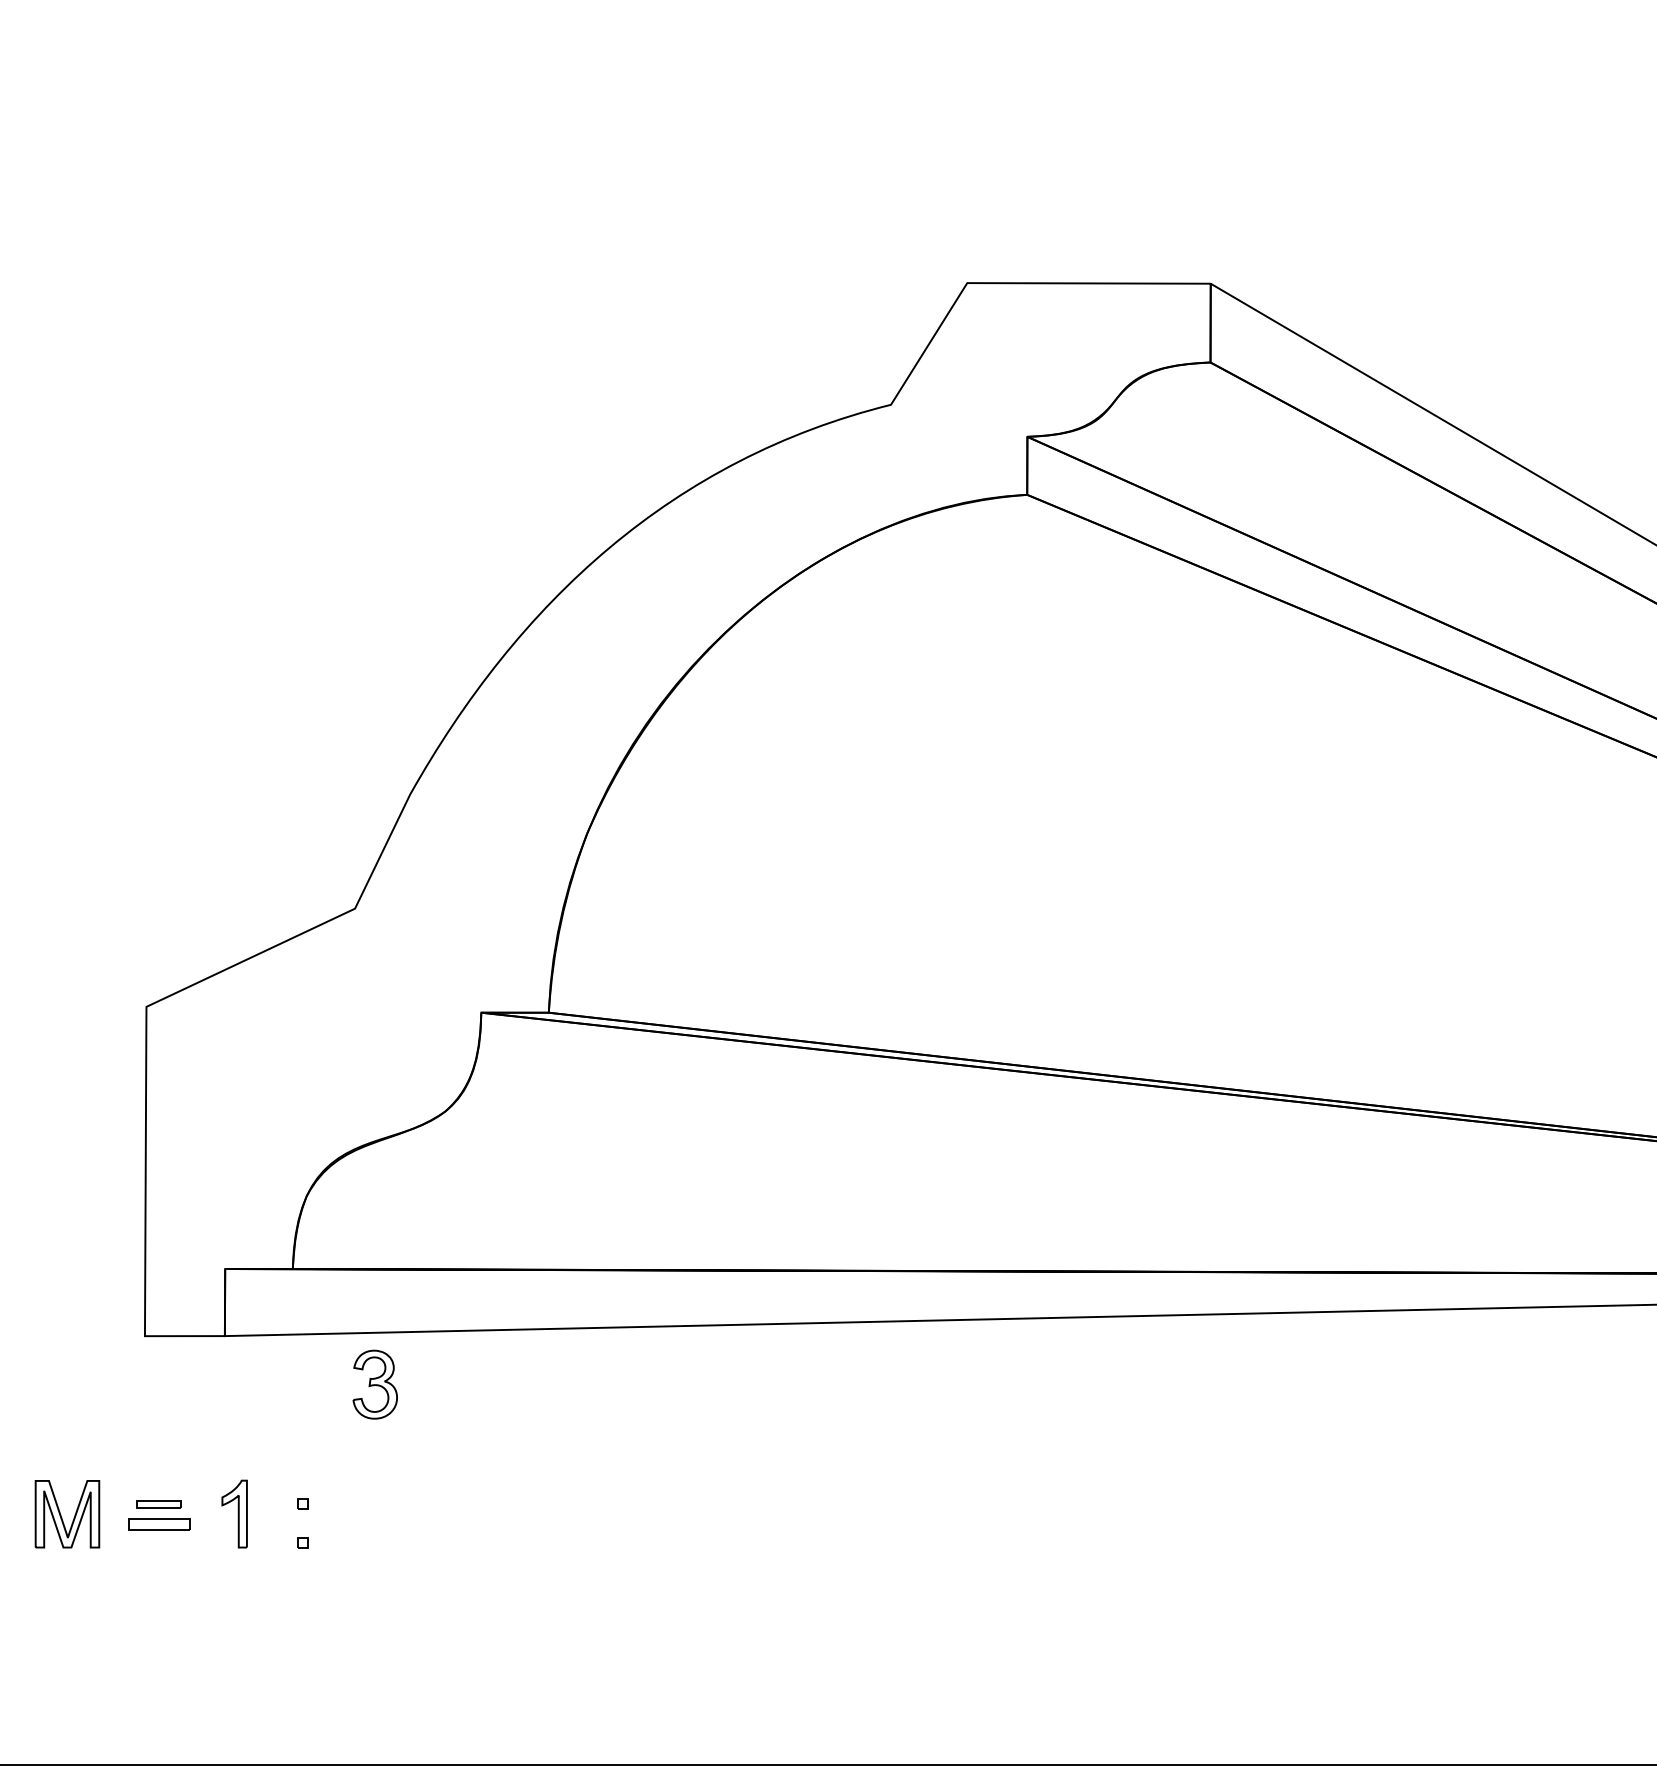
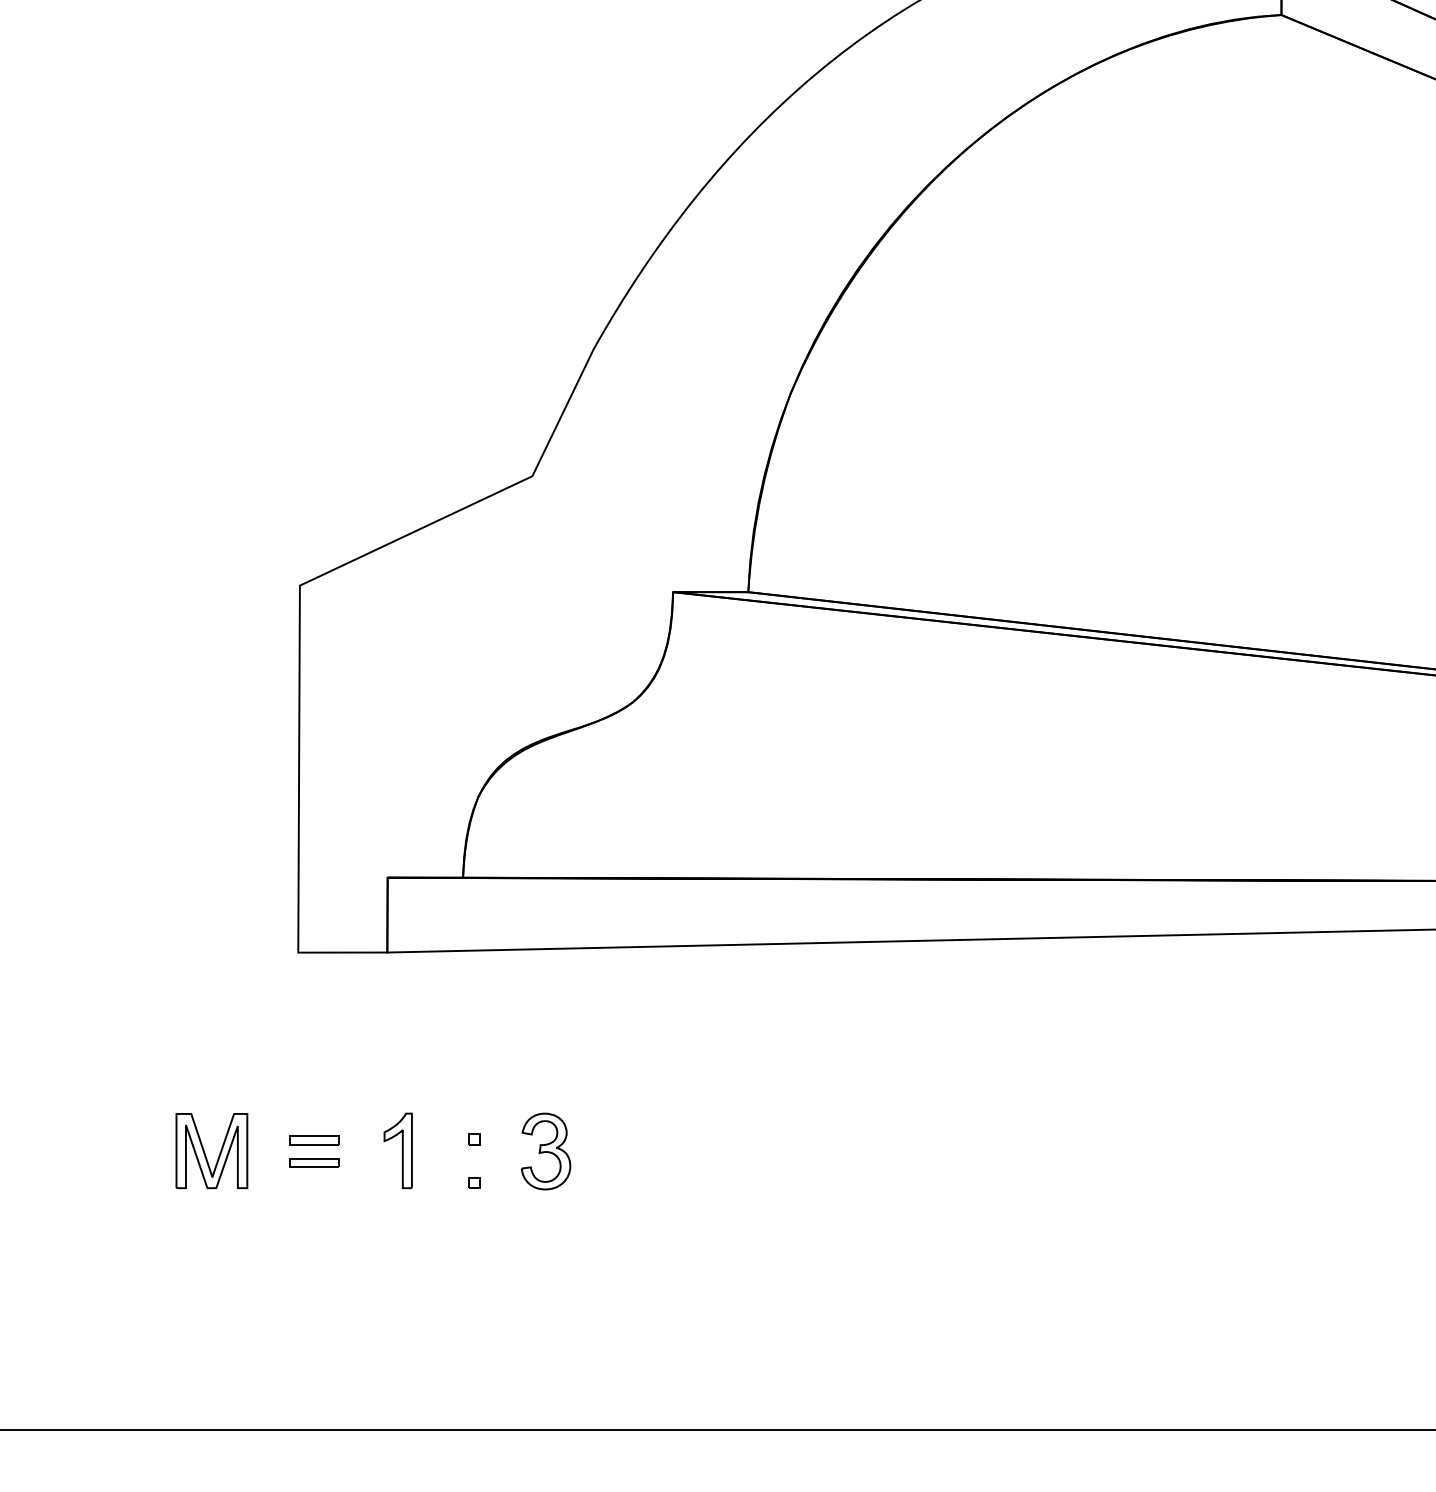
part: (374, 1384) -> (545, 1151), moved
part: (158, 1524) -> (313, 1162), size x0.71

